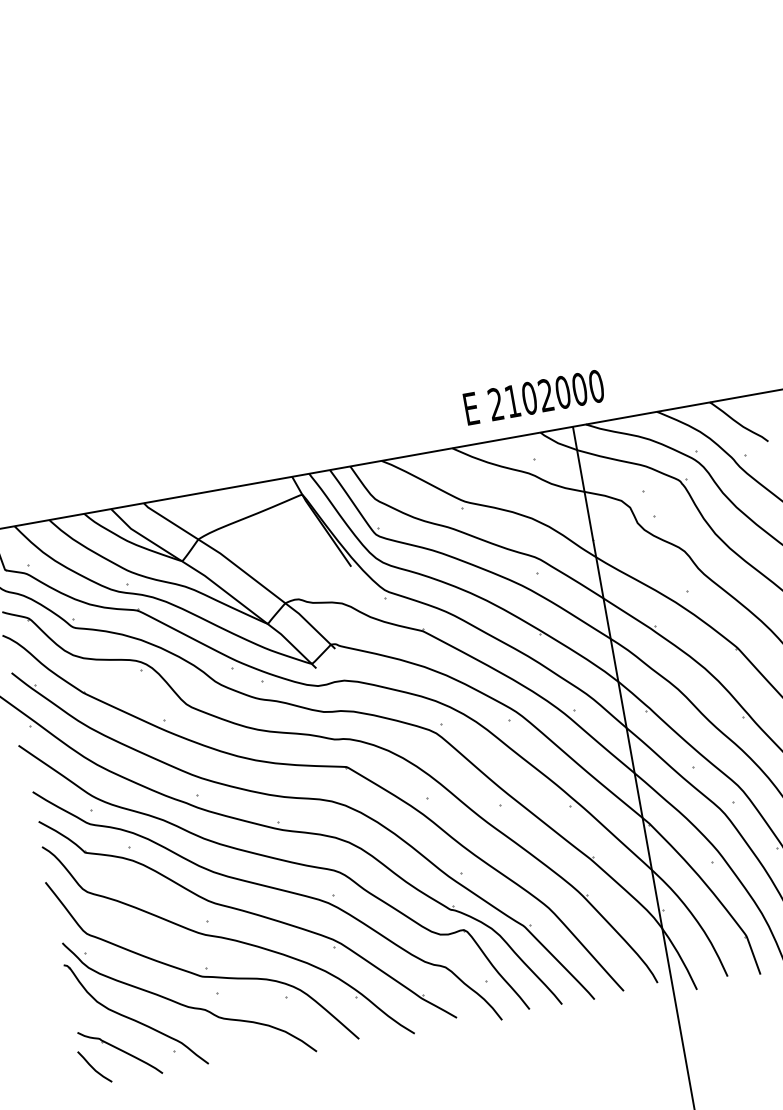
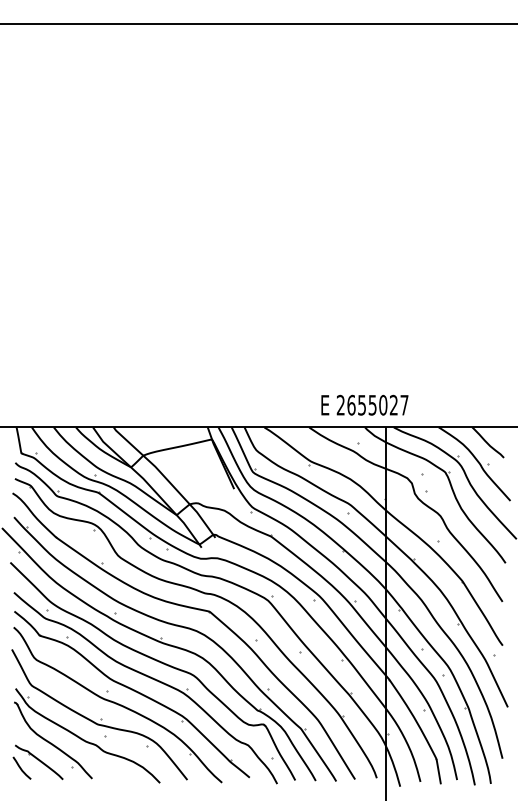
text: (553, 392) -> (377, 404), 2102000 -> 2655027

